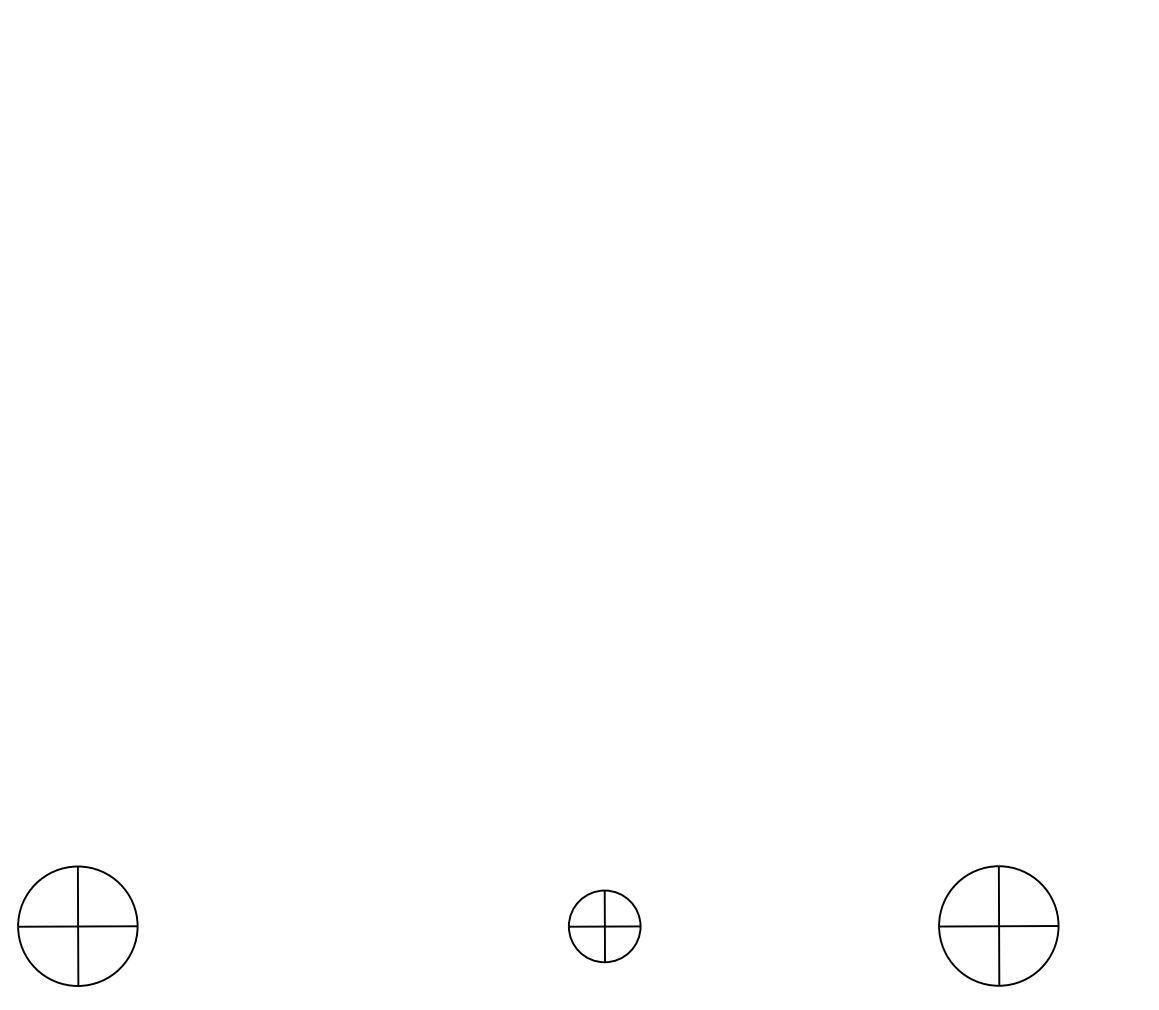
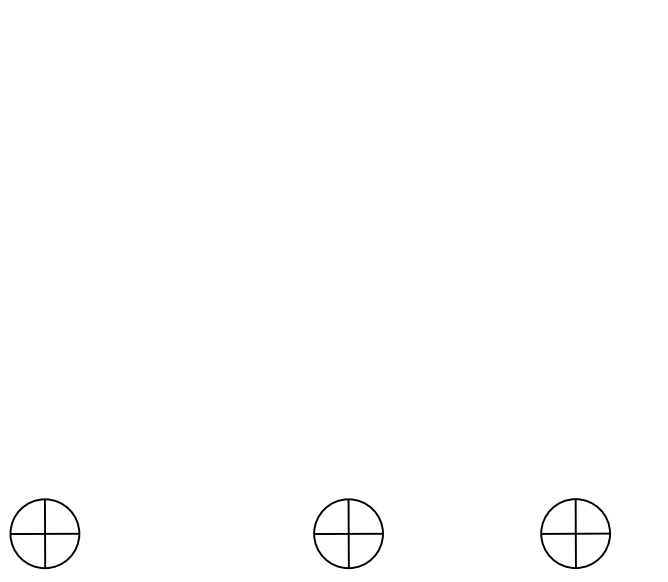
part: (604, 925) -> (348, 533), size x1.67

